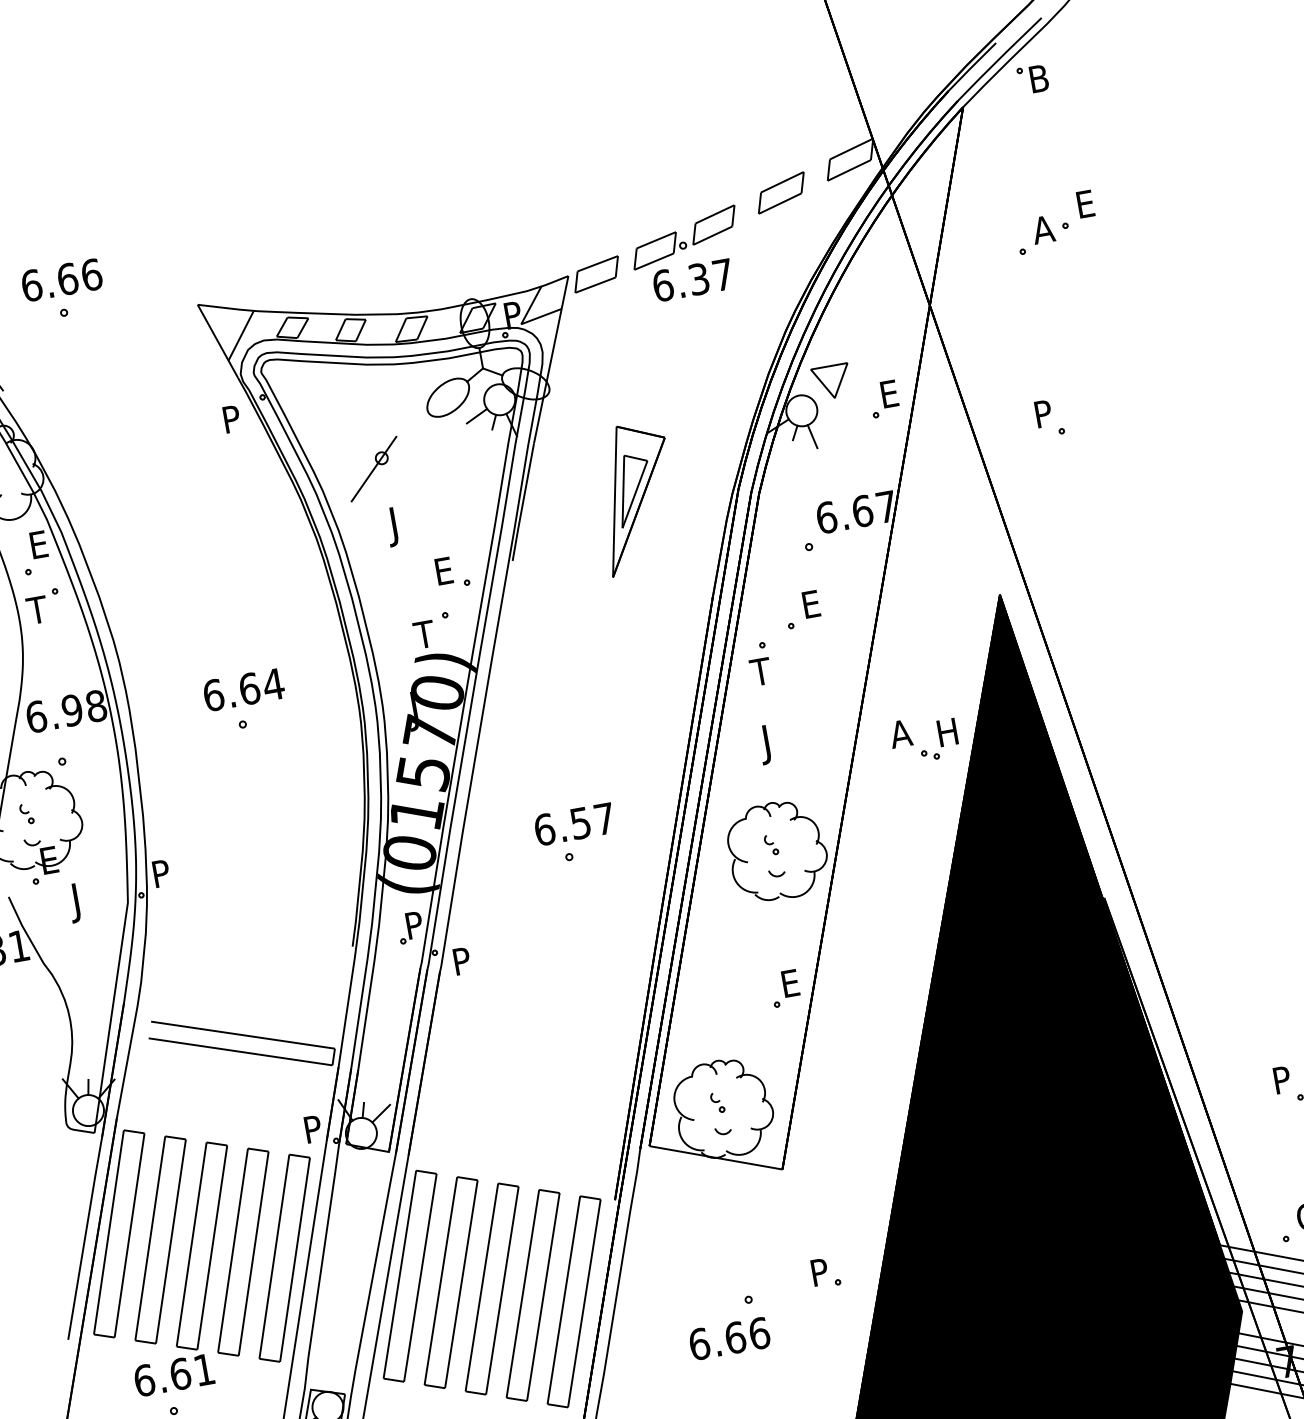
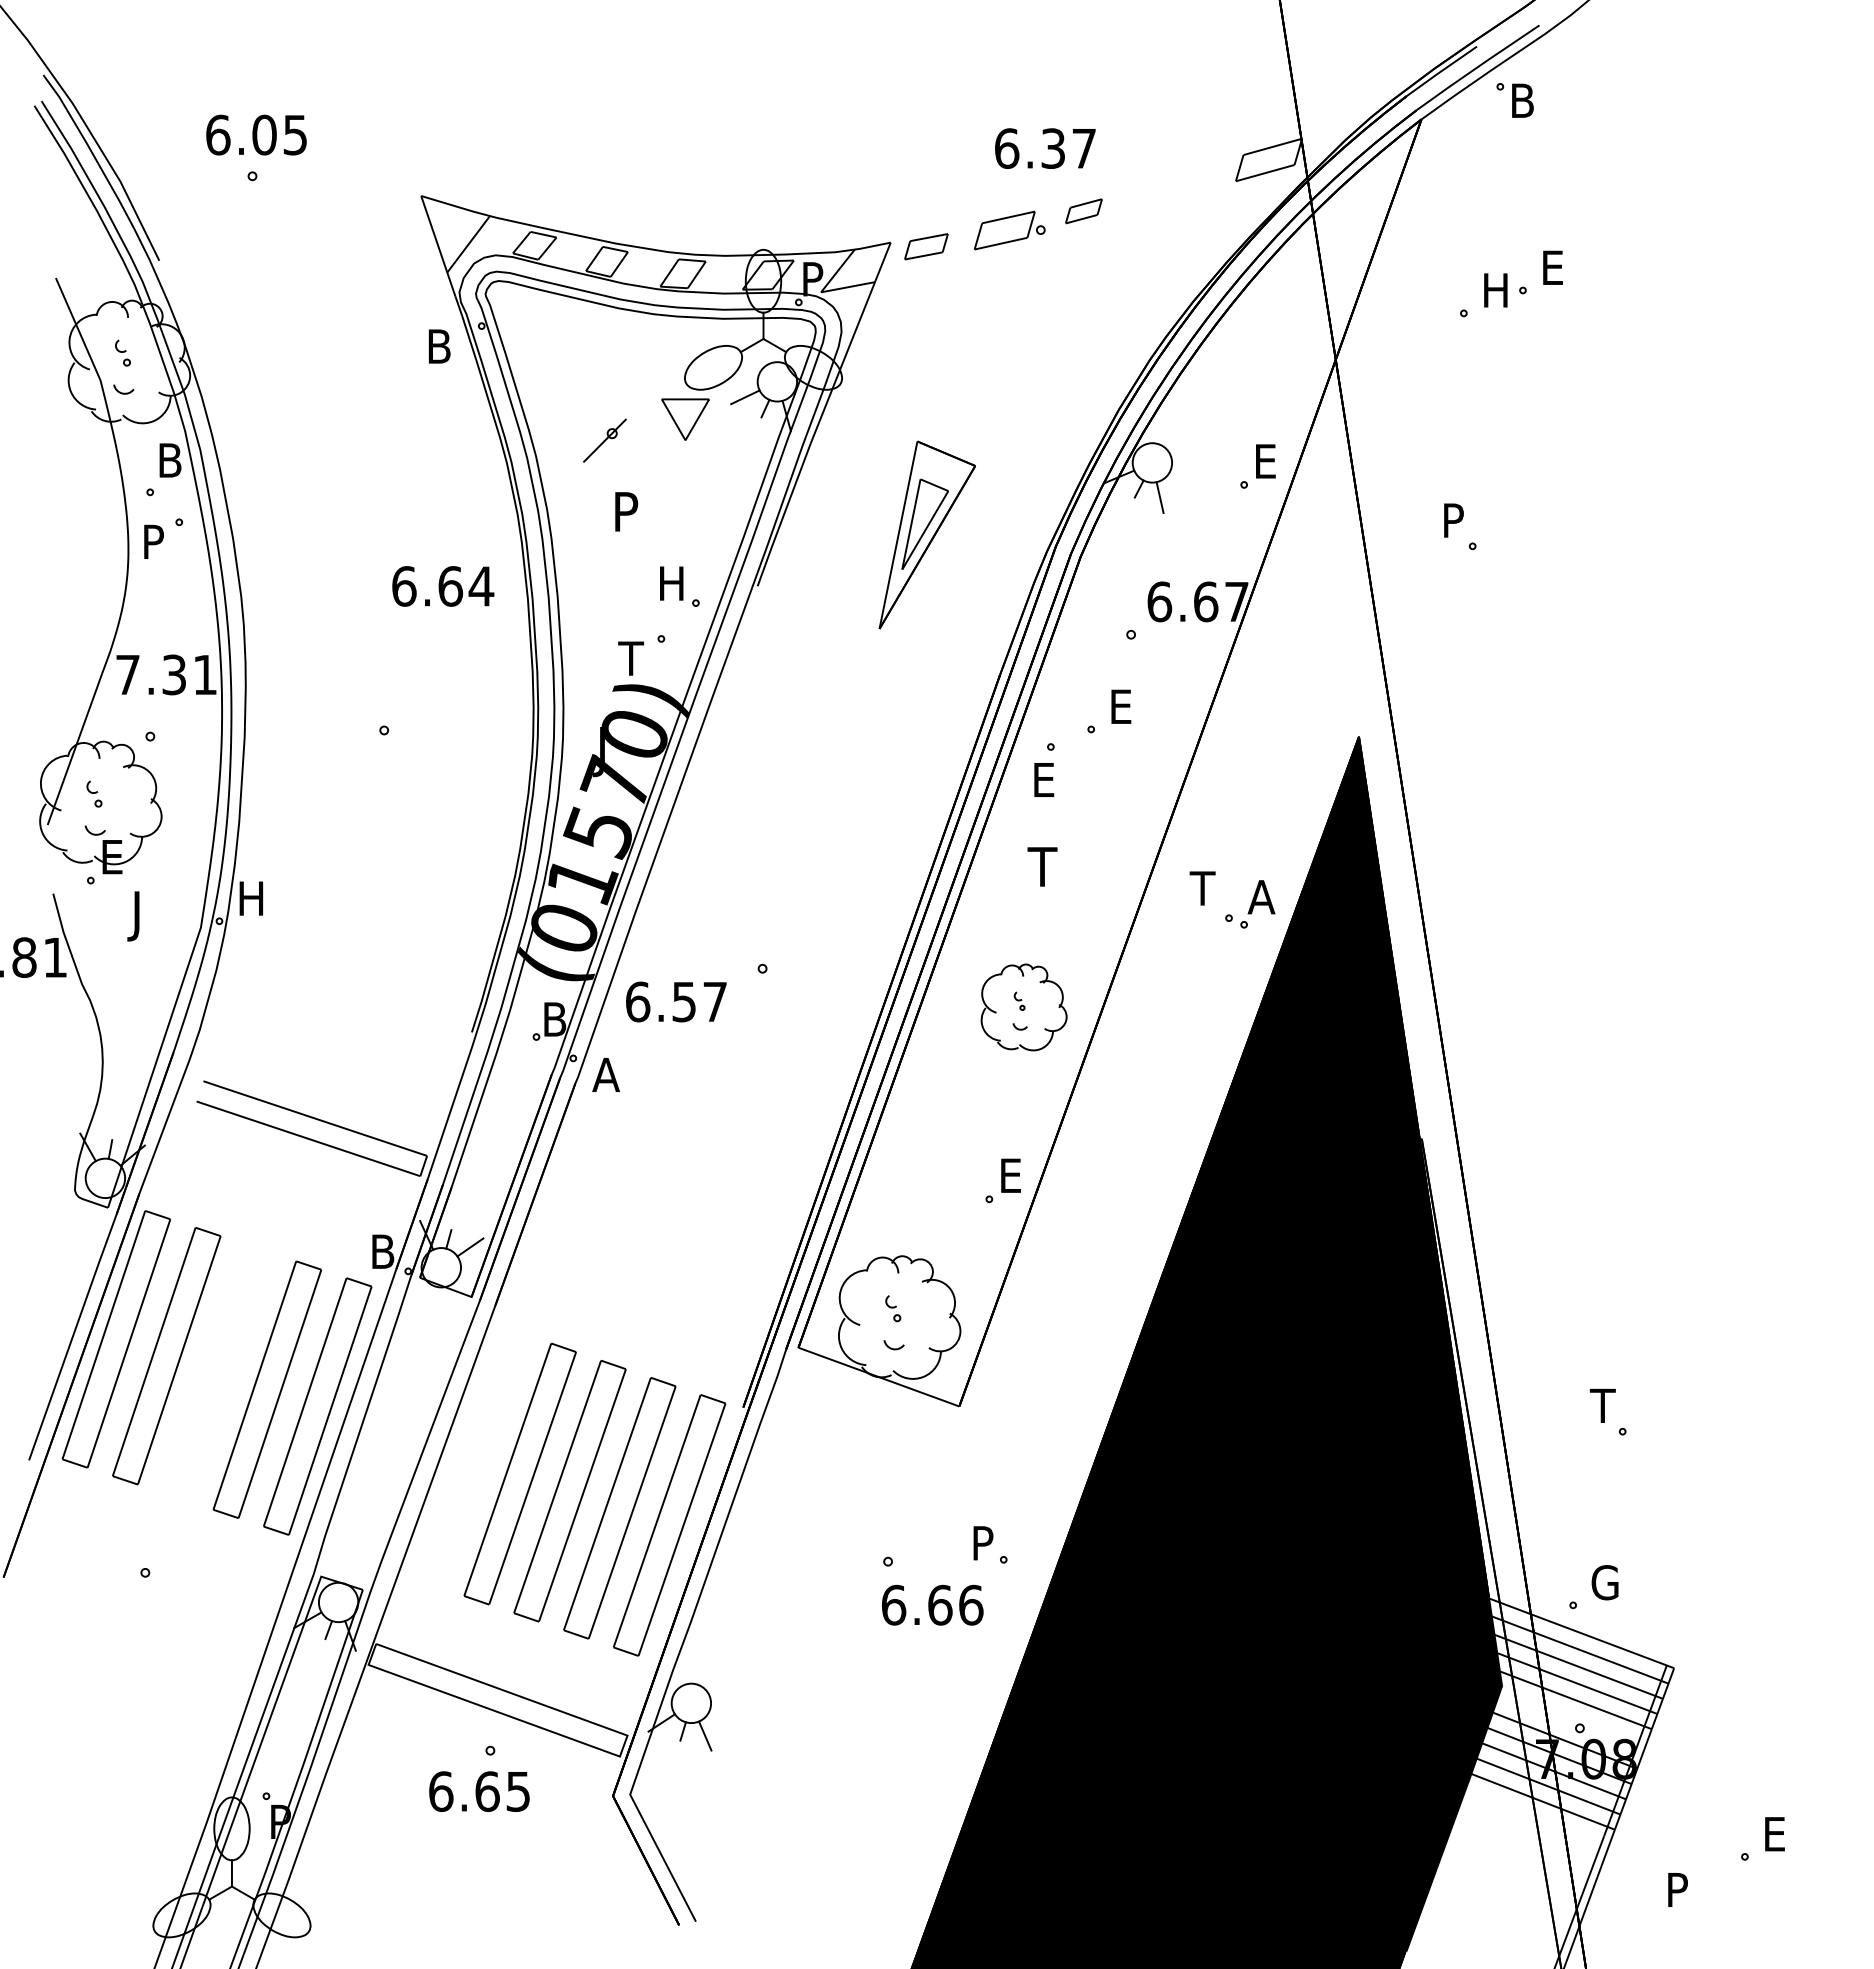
part: (780, 192) -> (1174, 185), removed
part: (713, 225) -> (1083, 211), size x0.6
text: (1043, 229) -> (1494, 290), A -> H
part: (596, 274) -> (926, 246), size x0.7
text: (79, 276) -> (279, 134), 6.66 -> 6.05
text: (693, 280) -> (1045, 148), moved
part: (831, 381) -> (685, 419), moved
text: (234, 418) -> (441, 346), P -> B
part: (373, 469) -> (604, 440), size x0.6
text: (399, 526) -> (623, 517), J -> P
text: (44, 543) -> (176, 460), E -> B
text: (446, 570) -> (673, 583), E -> H
text: (36, 609) -> (152, 541), T -> P
text: (761, 671) -> (1043, 779), T -> E
text: (244, 689) -> (443, 586), moved
text: (66, 711) -> (166, 674), 6.98 -> 7.31
text: (946, 732) -> (1261, 897), H -> A
text: (900, 733) -> (1203, 888), A -> T
text: (772, 743) -> (1041, 872), J -> T
text: (574, 823) -> (676, 1001), moved
part: (777, 851) -> (1023, 1007), size x0.7
text: (164, 872) -> (253, 898), P -> H
text: (417, 924) -> (557, 1019), P -> B
text: (462, 960) -> (605, 1074), P -> A
text: (1281, 1079) -> (1602, 1405), P -> T
text: (315, 1128) -> (385, 1251), P -> B
part: (187, 1269) -> (193, 1398), removed
part: (410, 1275) -> (470, 1456), removed
text: (729, 1338) -> (932, 1604), moved

